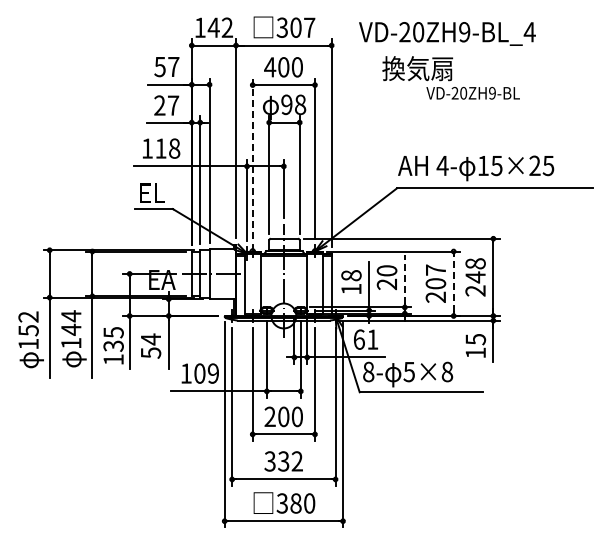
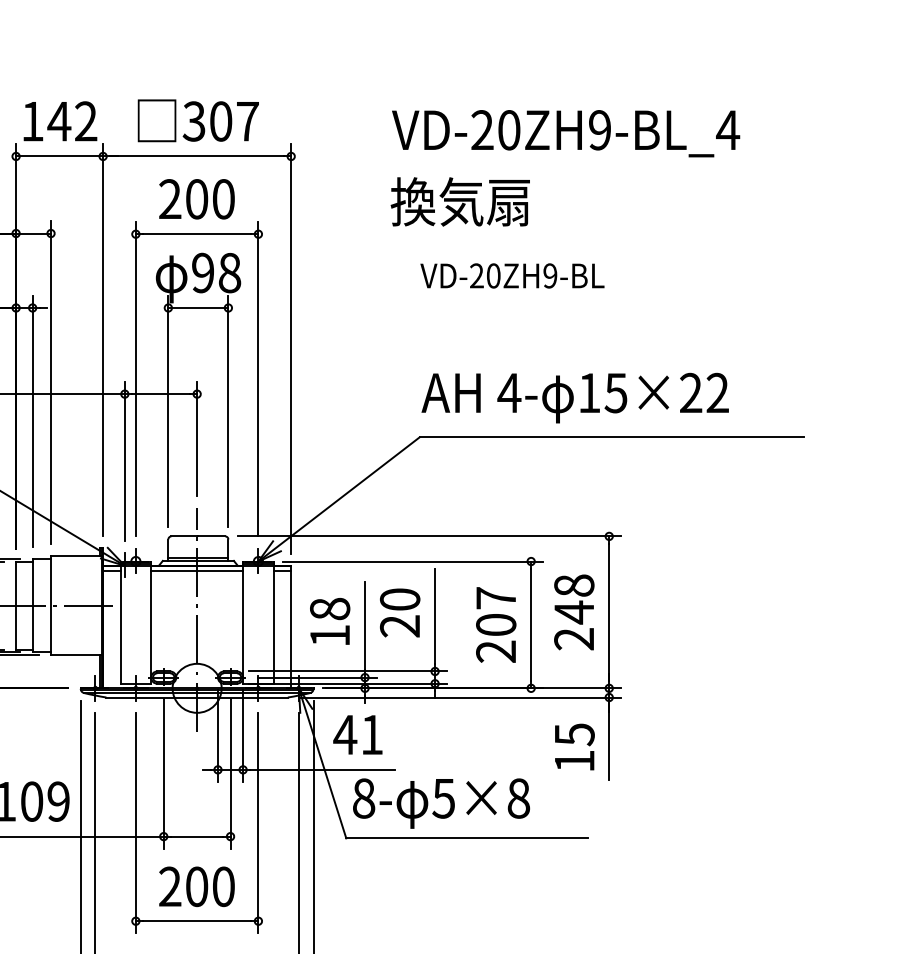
text: (447, 33) -> (566, 132), moved
text: (270, 67) -> (170, 199), 400 -> 200
text: (472, 93) -> (511, 276), moved
line: (252, 158) -> (135, 378), dashed -> solid
text: (548, 165) -> (717, 392), 15×25 -> 15×22
line: (404, 279) -> (434, 616), dashed -> solid
line: (453, 283) -> (530, 624), dashed -> solid
text: (359, 339) -> (345, 734), 61 -> 41

